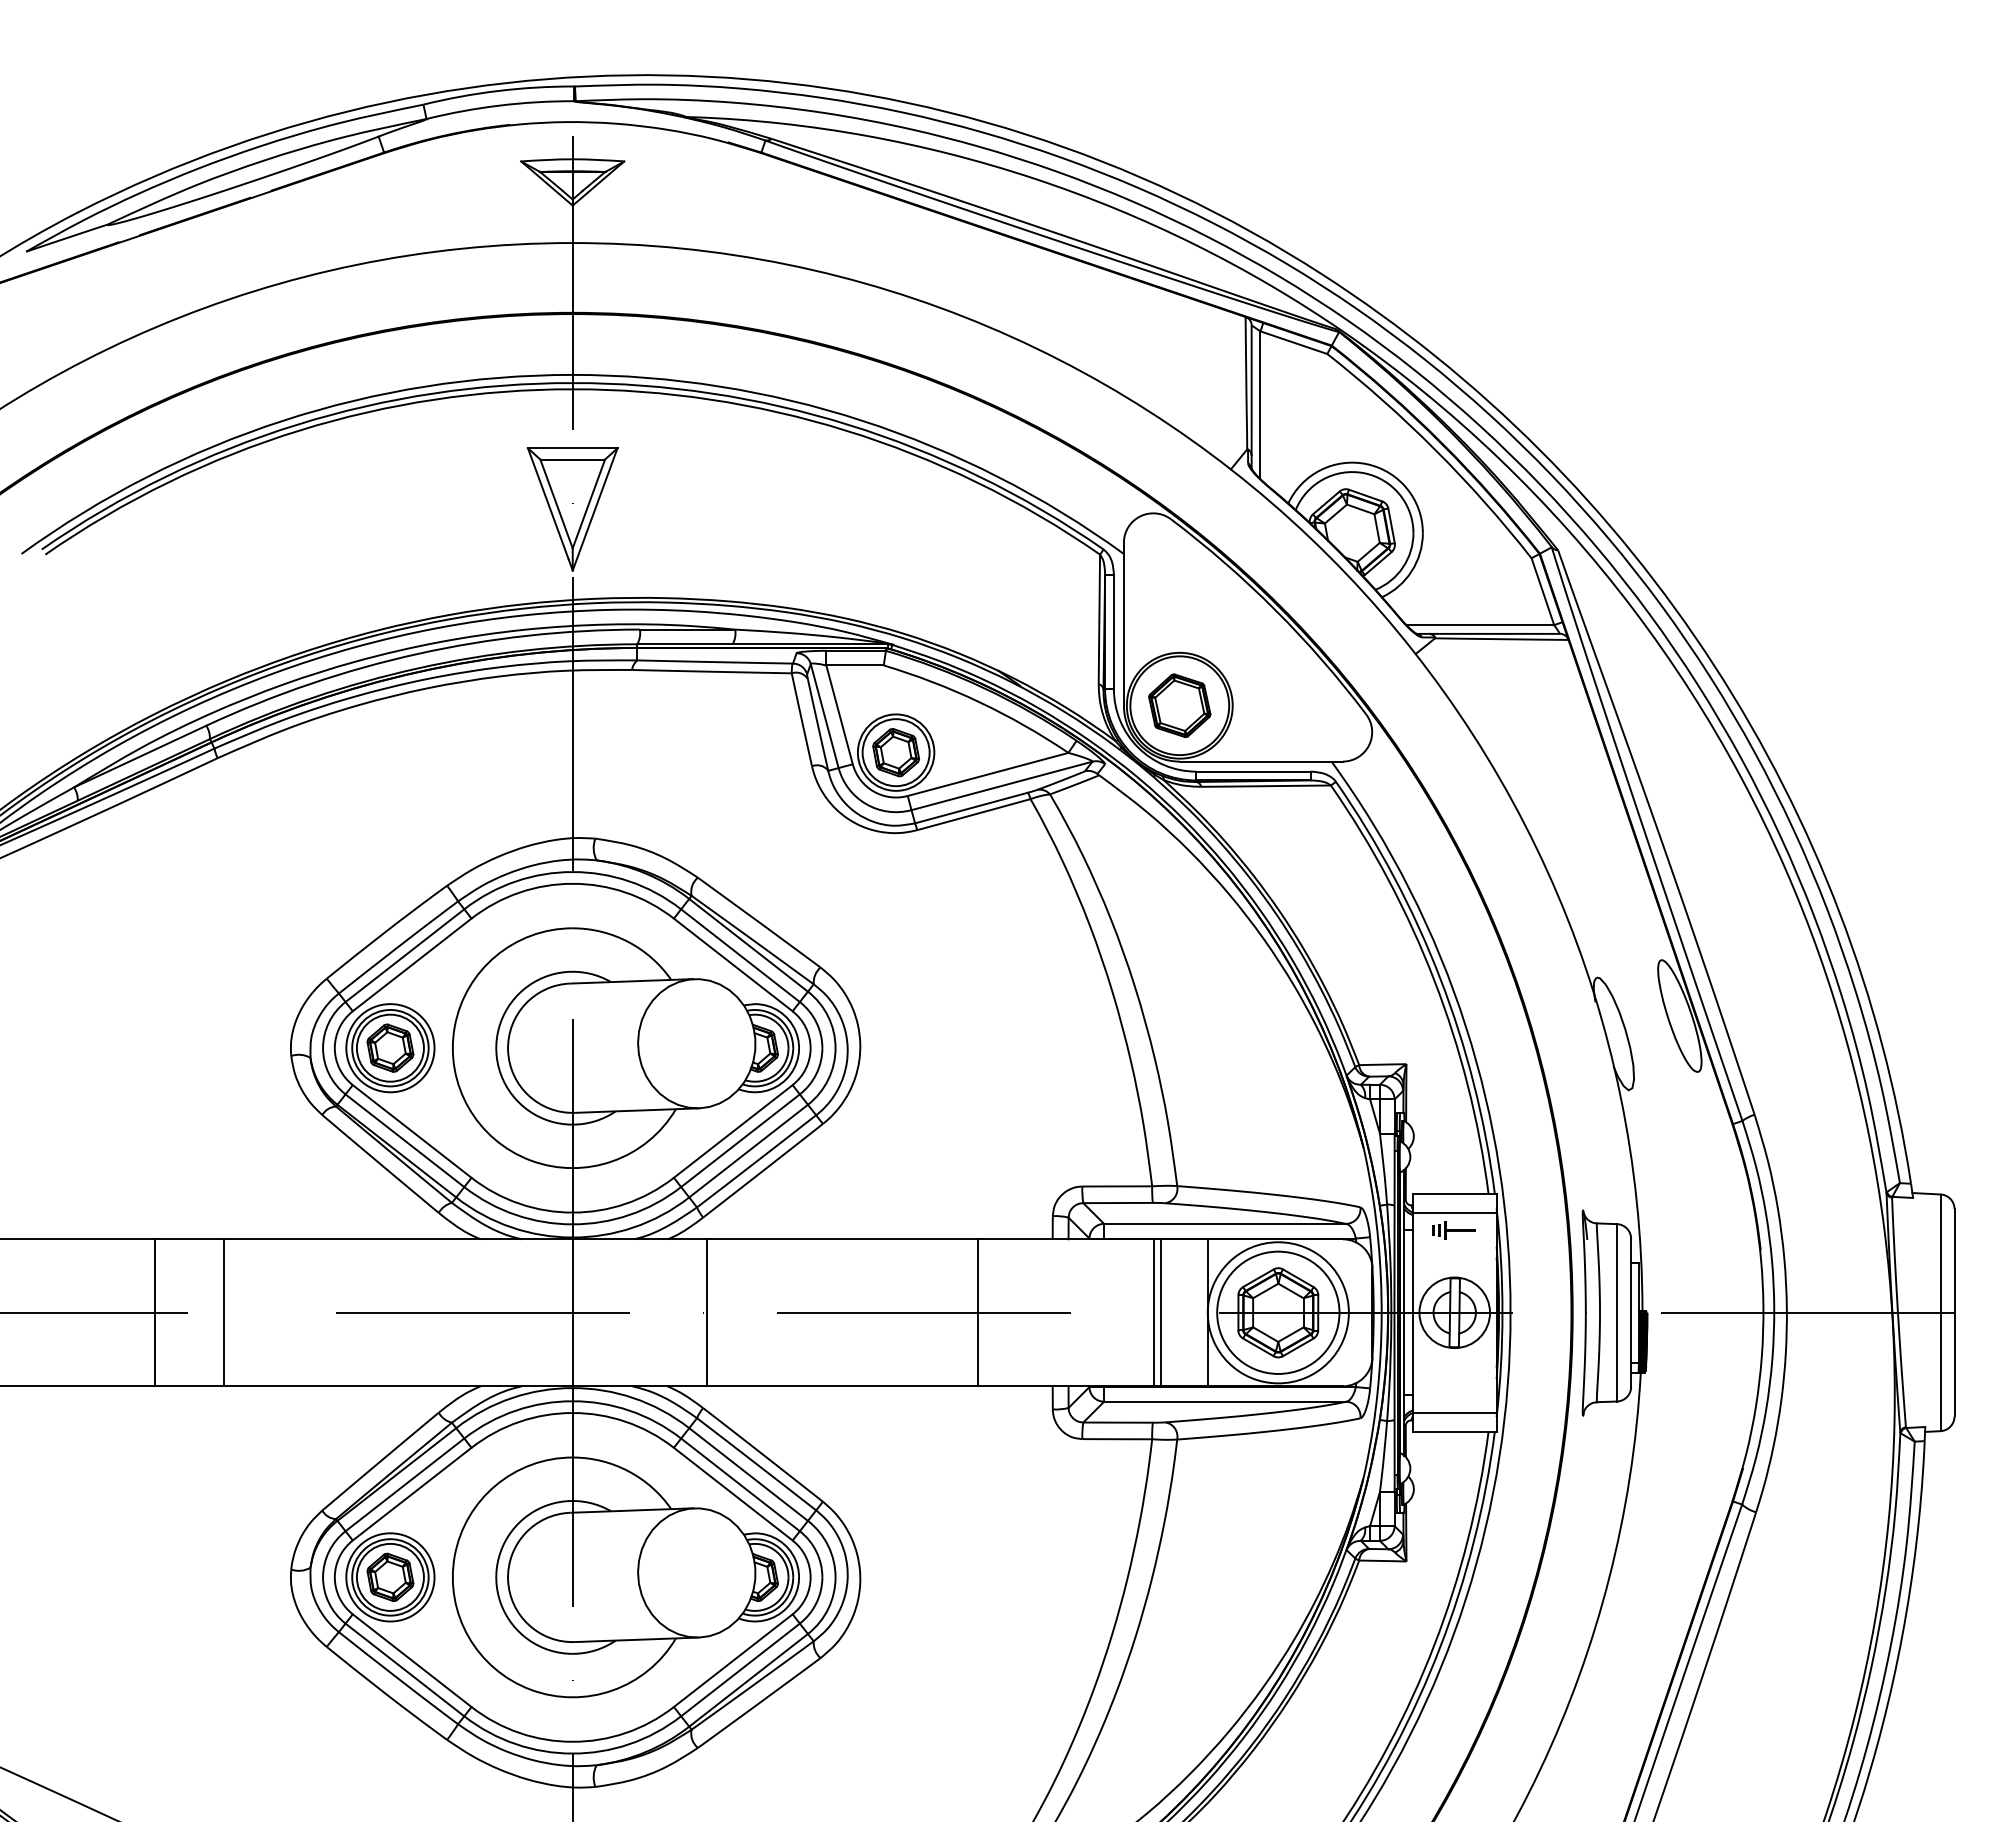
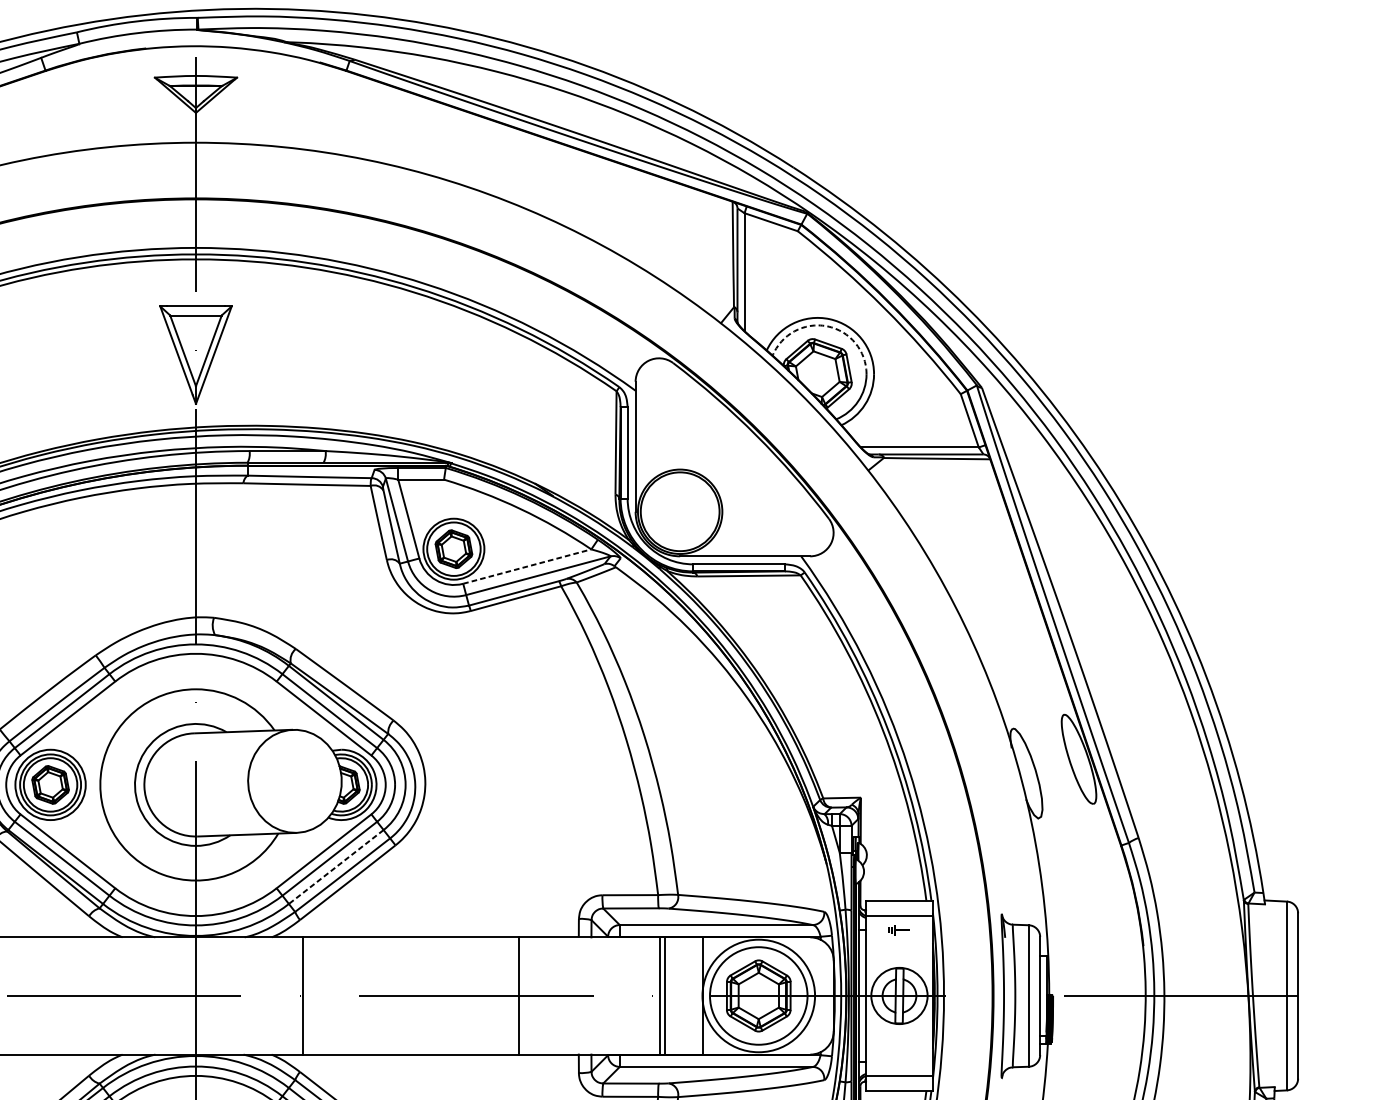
arc: (1363, 473) -> (826, 326), solid -> dashed
part: (1179, 705) -> (679, 511), removed
line: (988, 774) -> (527, 566), solid -> dashed
line: (748, 1151) -> (336, 867), solid -> dashed
part: (1453, 1230) -> (898, 930), size x0.6

